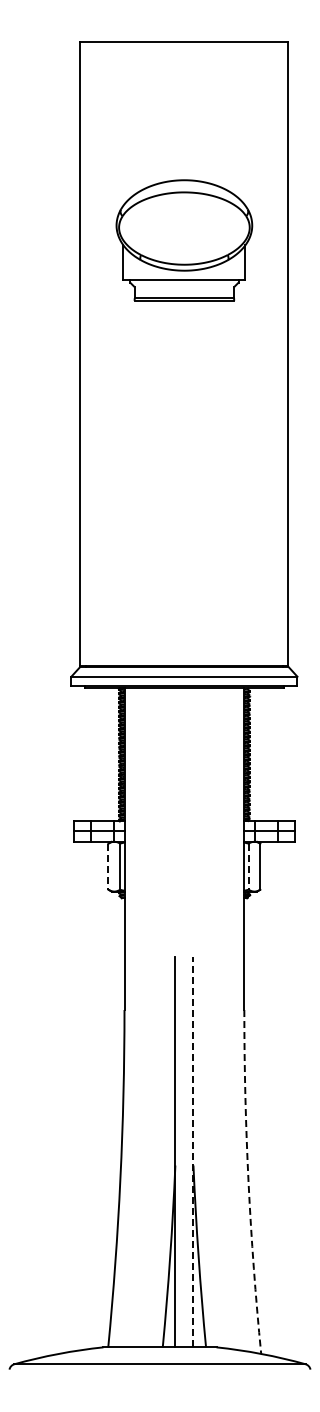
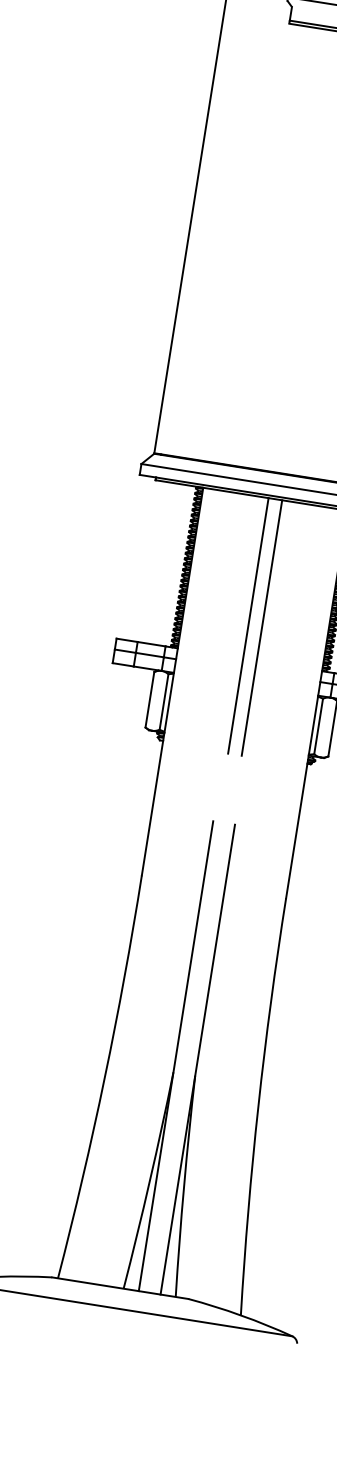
line: (178, 794) -> (247, 626), added
line: (190, 794) -> (262, 628), added
line: (108, 867) -> (149, 700), dashed -> solid
line: (248, 867) -> (318, 727), dashed -> solid
line: (193, 1151) -> (197, 1058), dashed -> solid
arc: (248, 1182) -> (258, 1106), dashed -> solid

